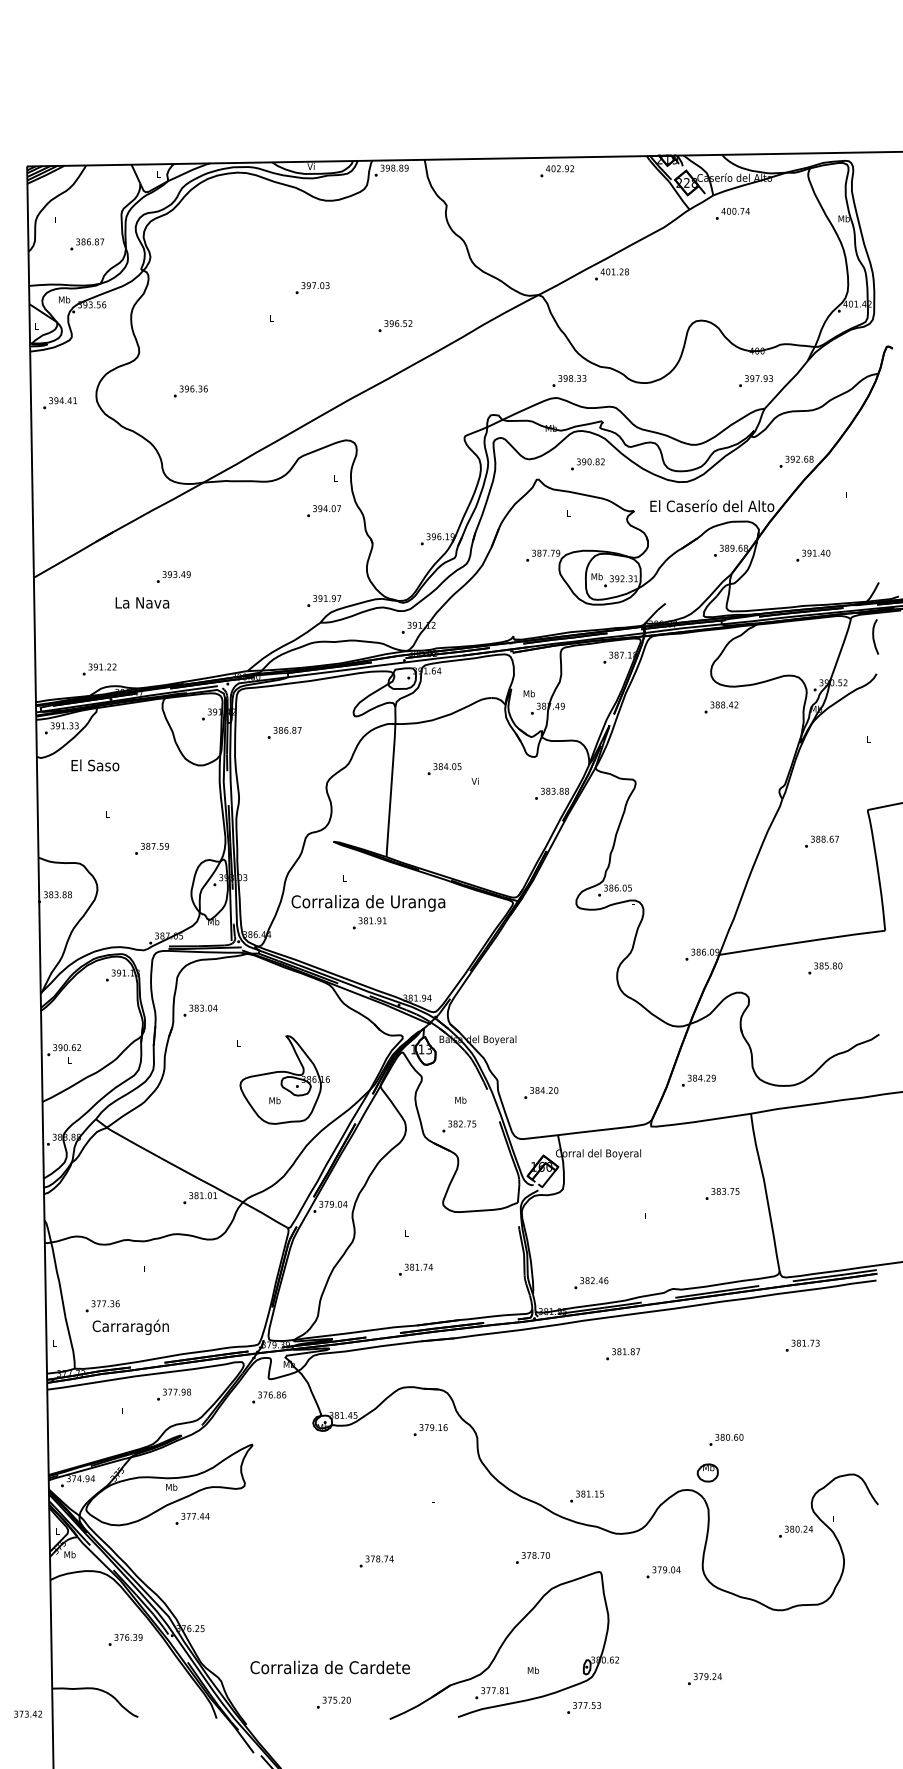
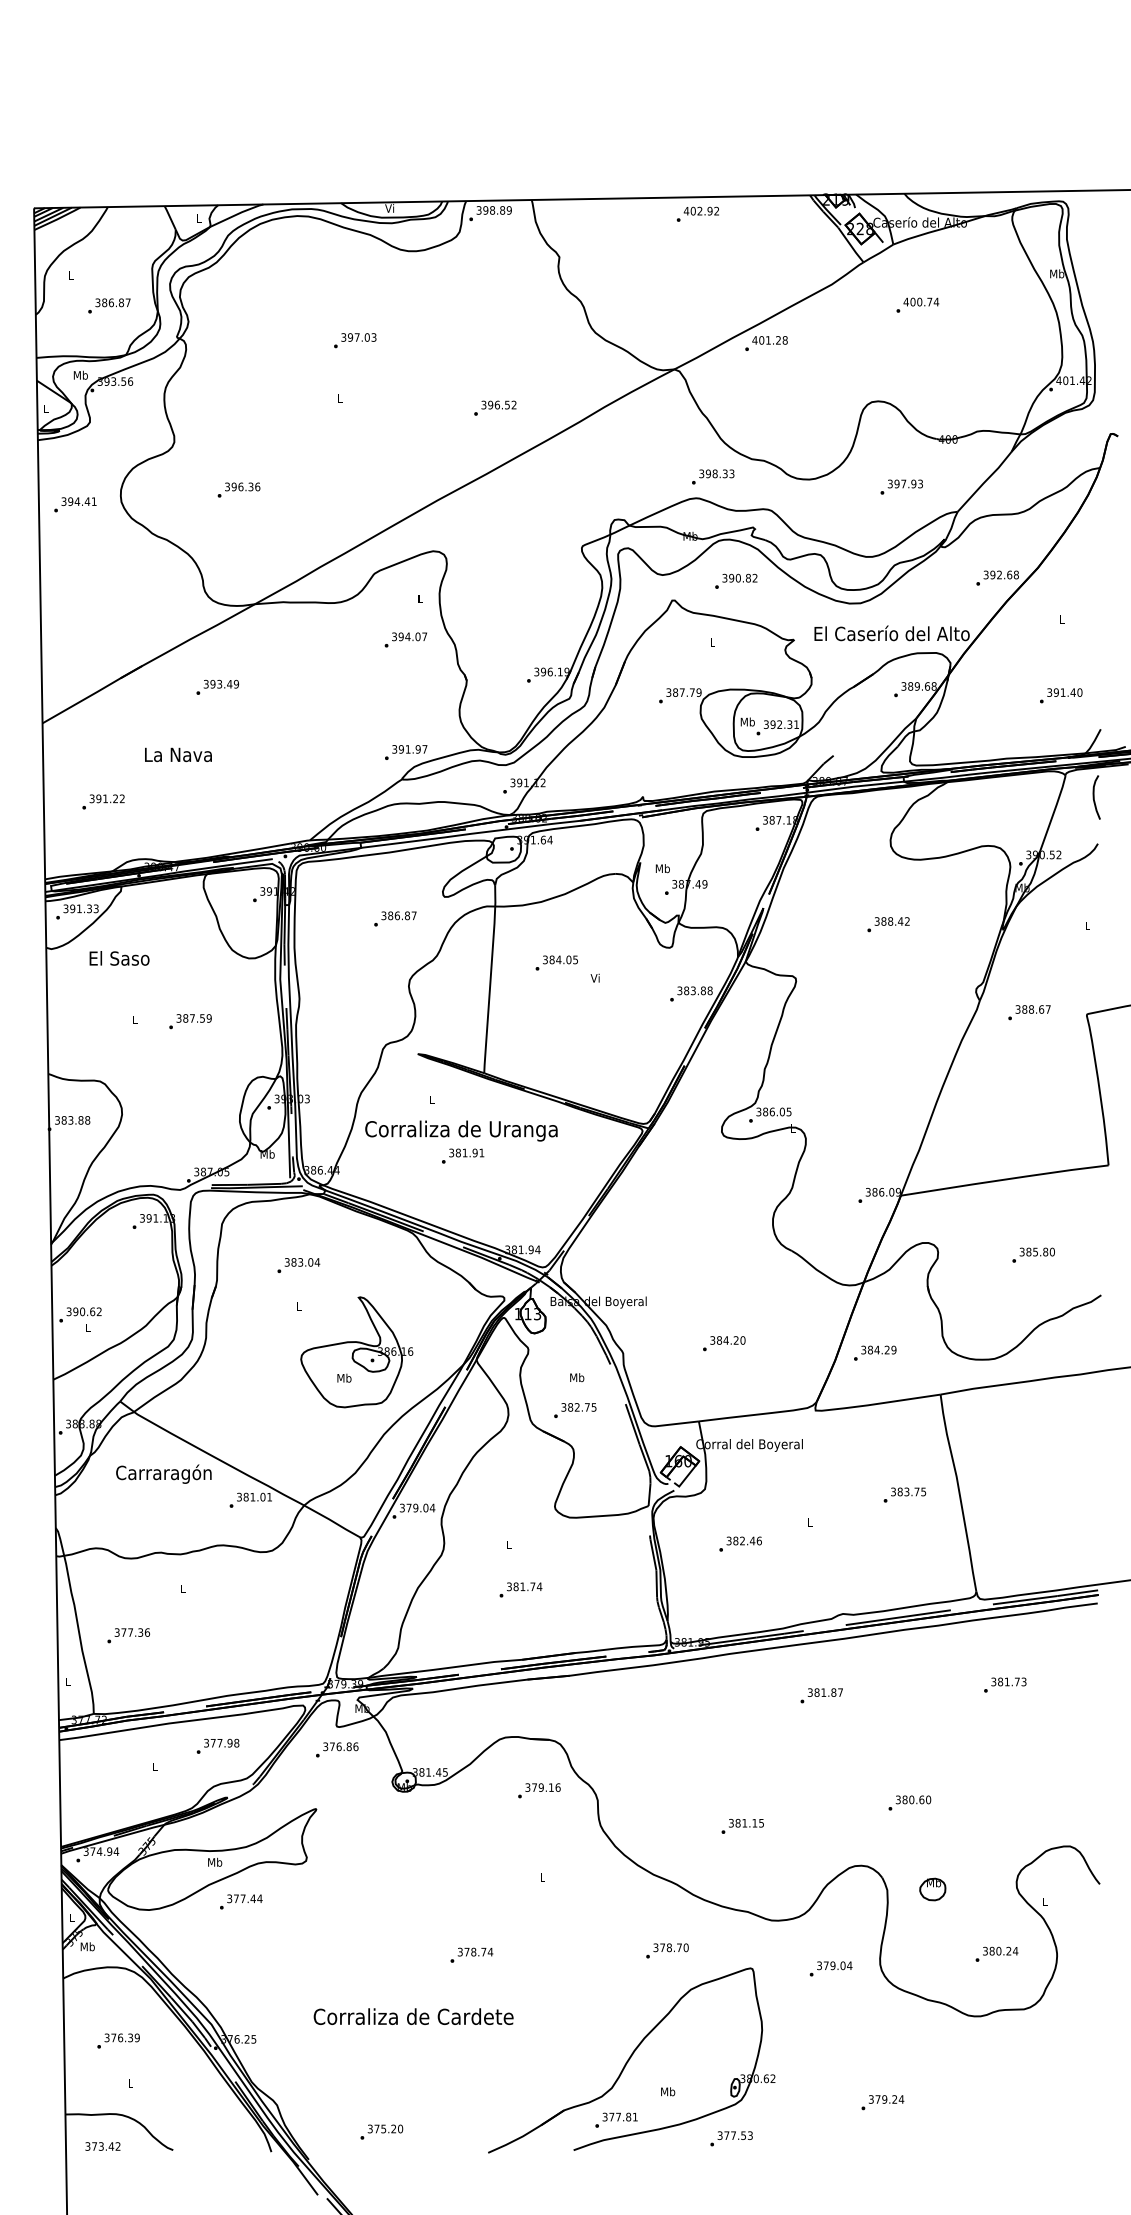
text: (732, 213) -> (917, 304), moved
text: (312, 288) -> (355, 341), moved
text: (755, 381) -> (901, 487), moved
text: (813, 555) -> (1061, 695), moved
text: (173, 576) -> (217, 686), moved
text: (99, 669) -> (103, 801), moved
text: (721, 707) -> (888, 924), moved
text: (284, 732) -> (395, 918), moved
text: (821, 841) -> (1028, 1012), moved
text: (152, 848) -> (191, 1021), moved
text: (825, 968) -> (1033, 1255), moved
text: (200, 1010) -> (298, 1265), moved
text: (541, 1092) -> (724, 1342), moved
text: (591, 1283) -> (740, 1544), moved
text: (130, 1326) -> (163, 1473), moved
text: (622, 1354) -> (820, 1696), moved
part: (707, 1472) -> (932, 1888), moved
text: (586, 1496) -> (742, 1826), moved
text: (796, 1531) -> (997, 1954), moved
text: (125, 1639) -> (118, 2040), moved
text: (329, 1667) -> (412, 2016), moved
text: (333, 1702) -> (381, 2131), moved
text: (27, 1713) -> (102, 2145), moved

